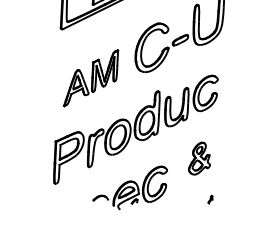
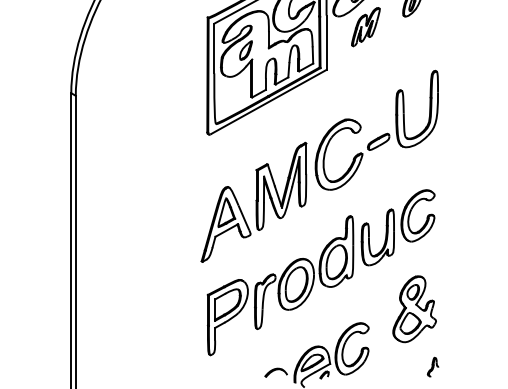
part: (90, 77) -> (253, 201), size x1.43
part: (199, 158) -> (414, 309), size x1.43
part: (210, 199) -> (432, 366), size x1.67

